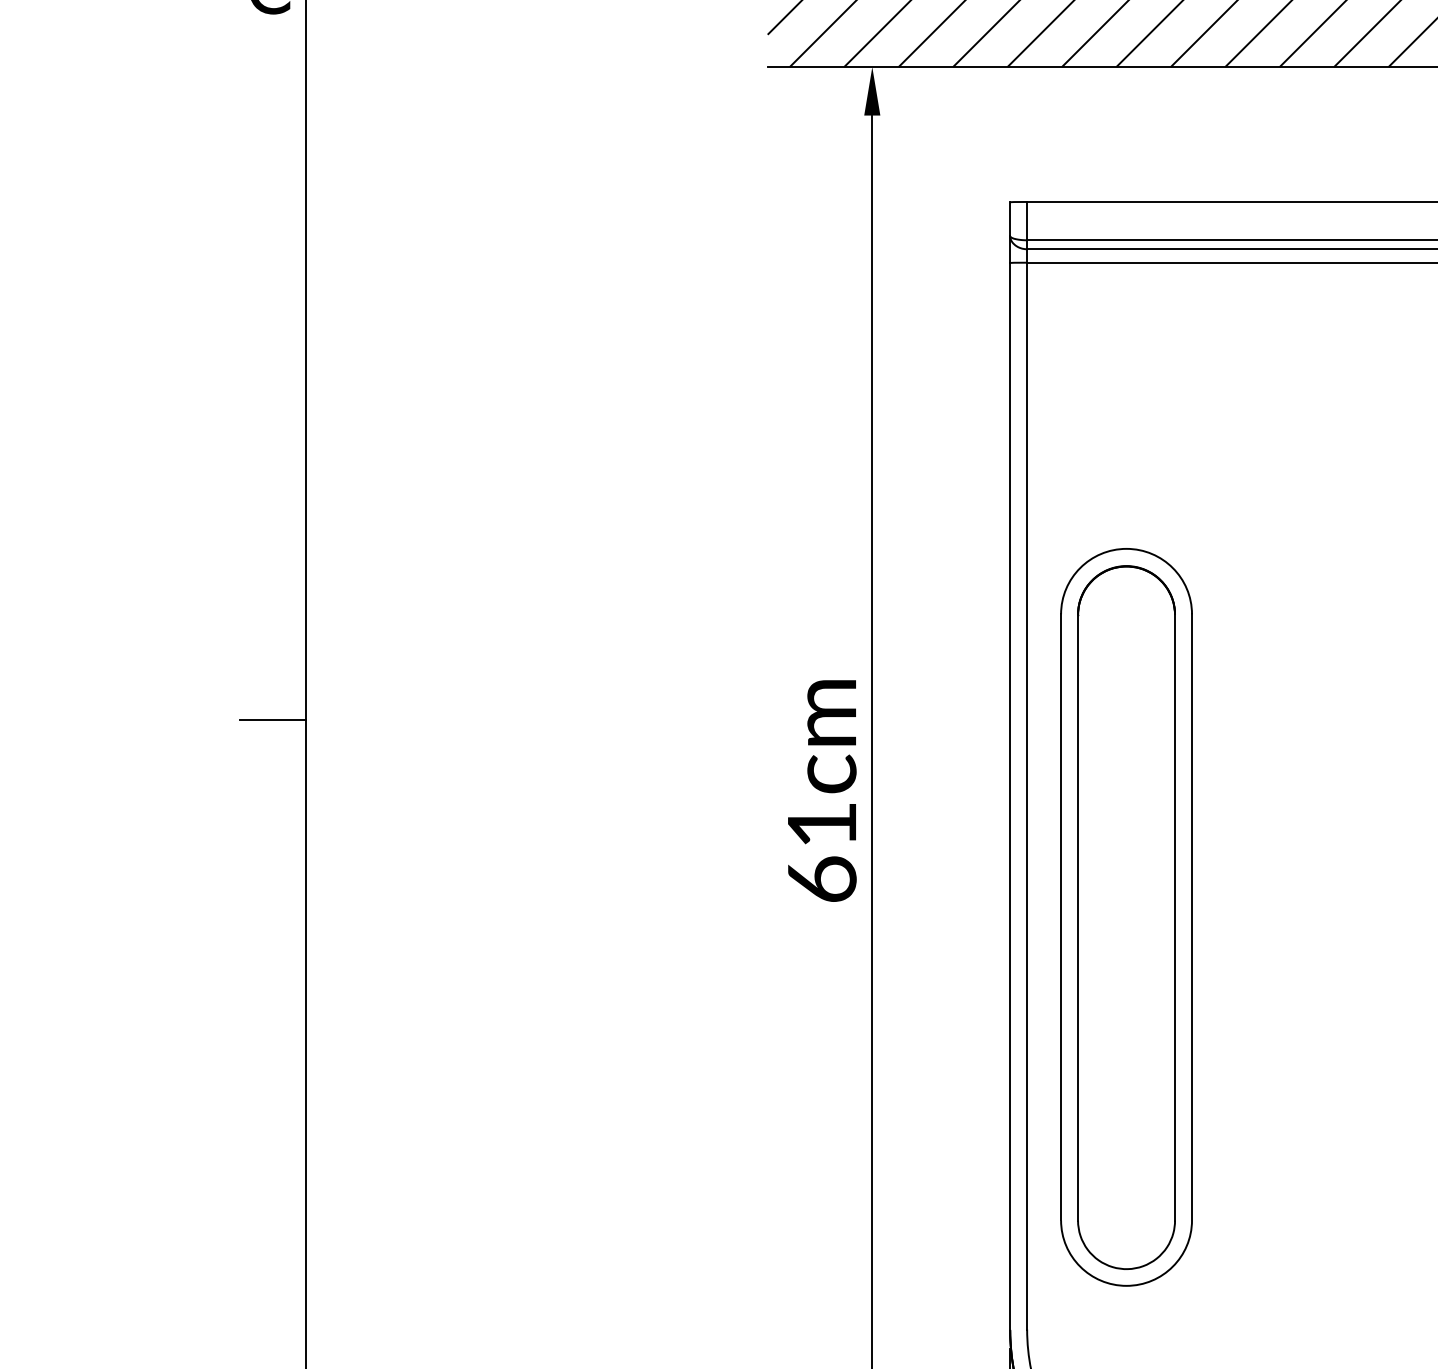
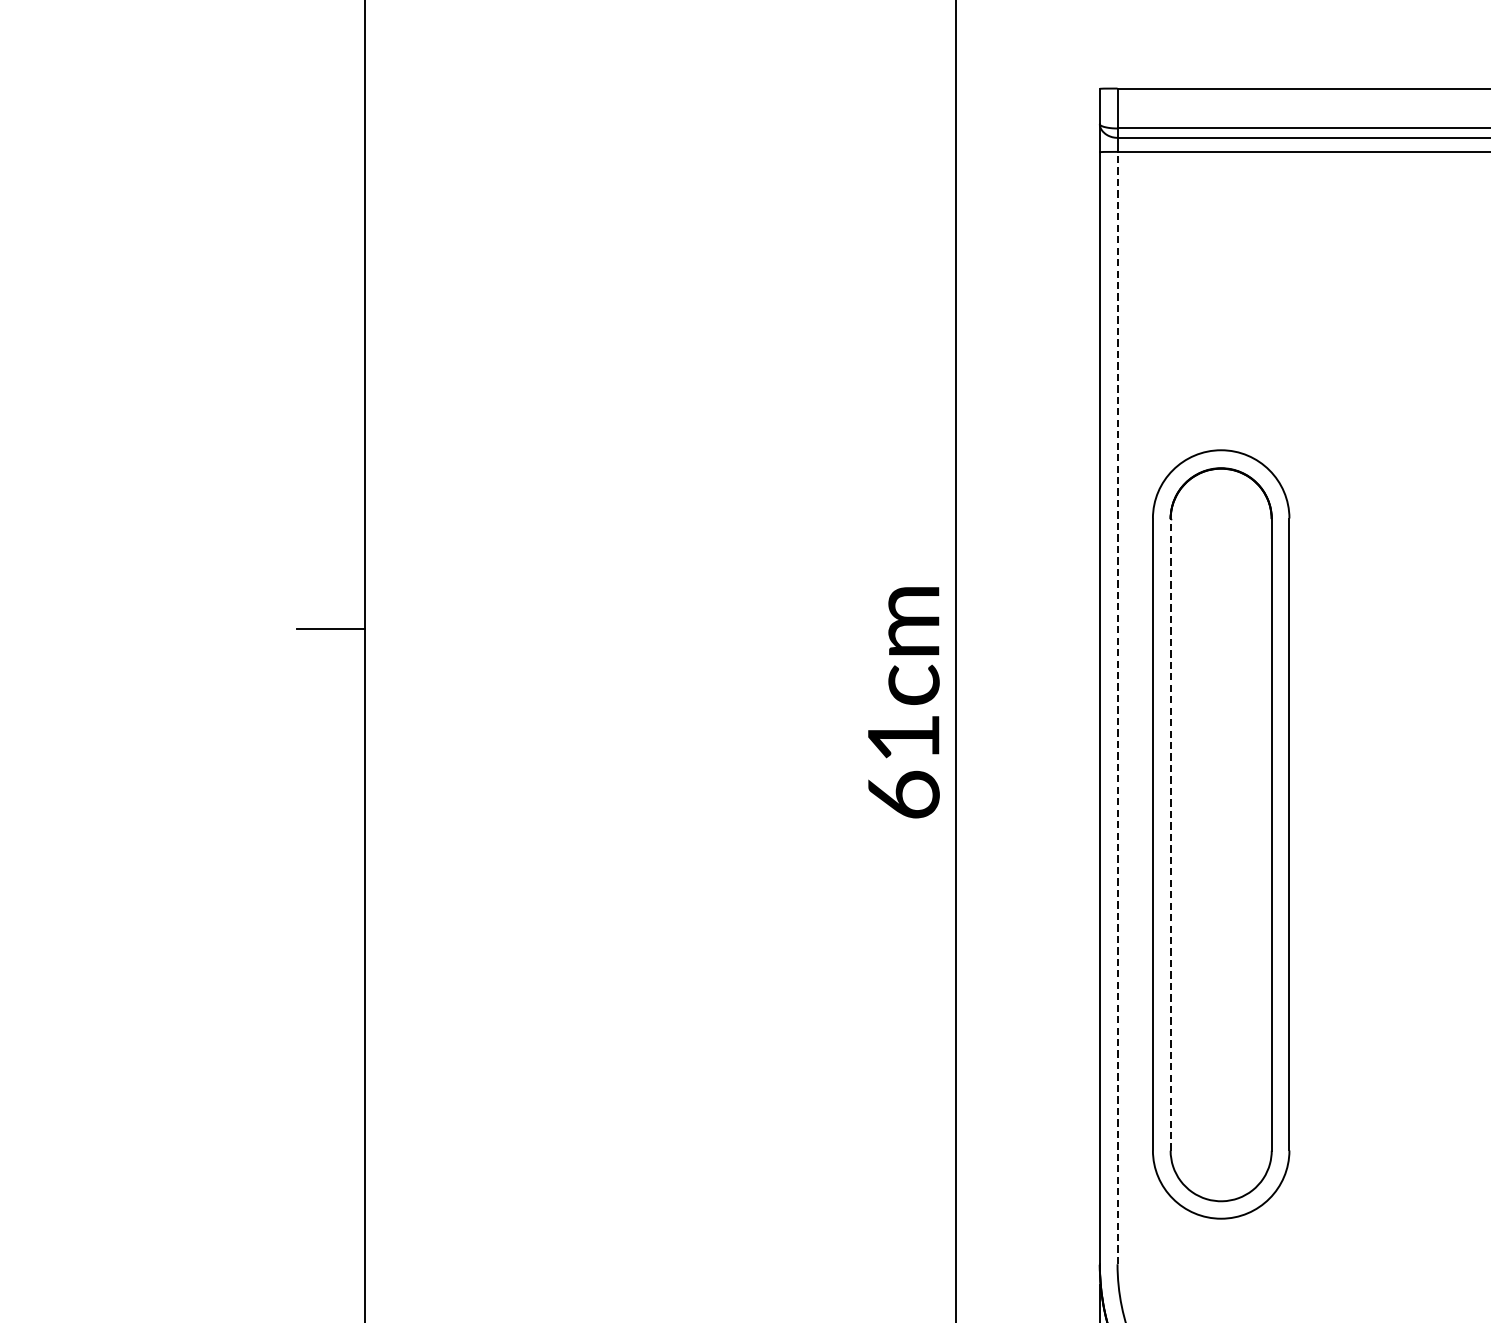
line: (1027, 795) -> (1117, 707), solid -> dashed
line: (1078, 917) -> (1171, 834), solid -> dashed

